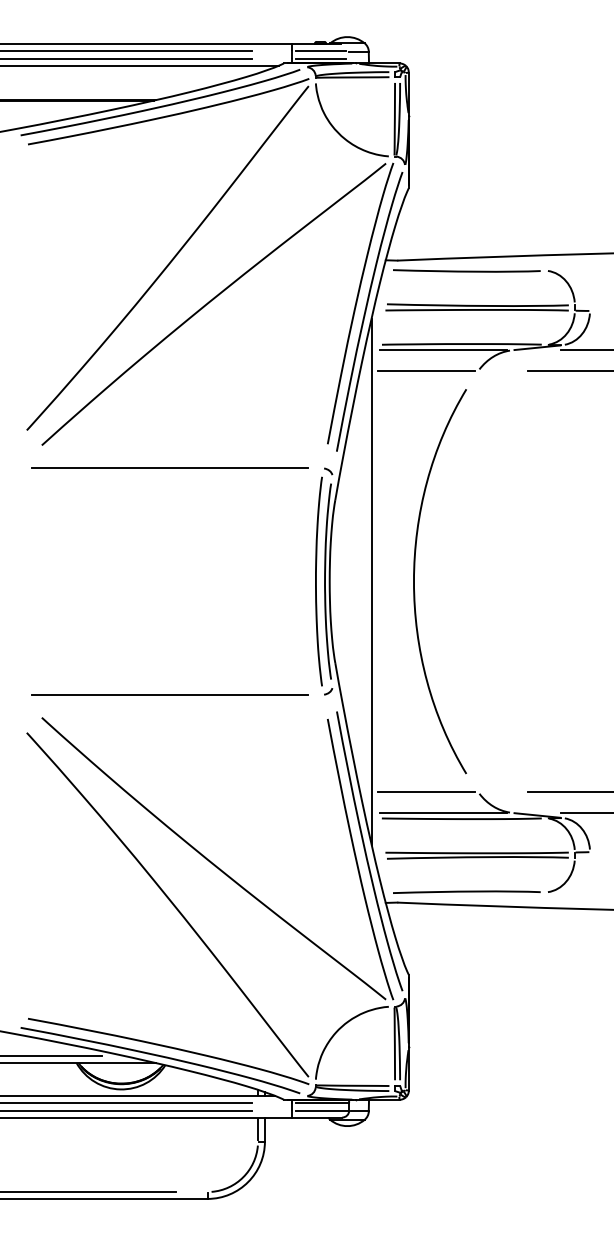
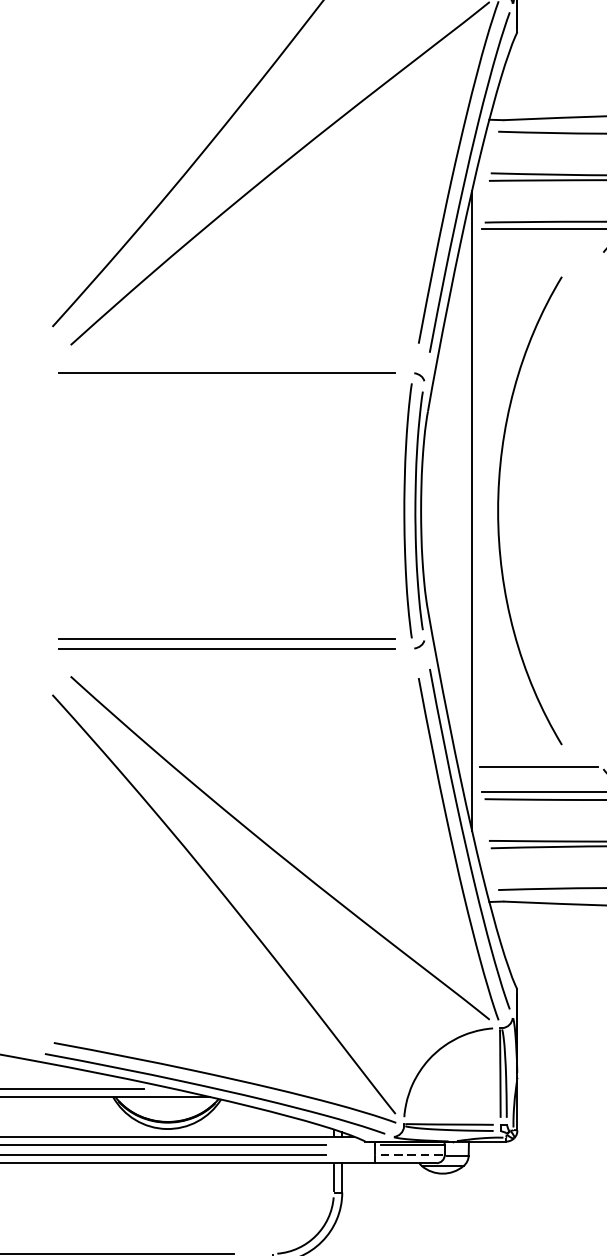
line: (426, 371) -> (538, 255), removed
curve: (414, 581) -> (498, 510), moved
line: (169, 685) -> (226, 637), added
line: (323, 1110) -> (413, 1154), solid -> dashed

